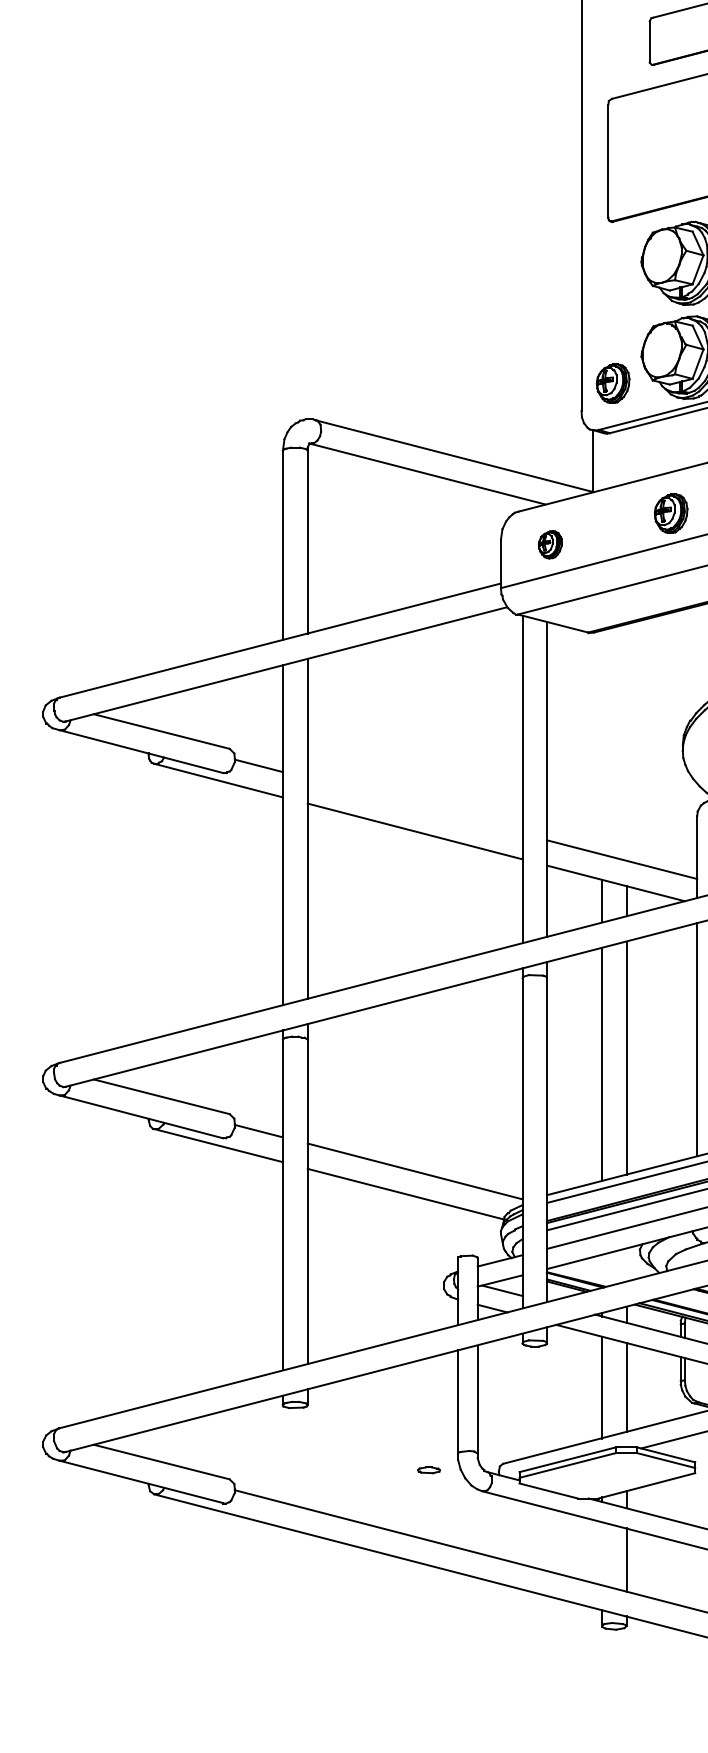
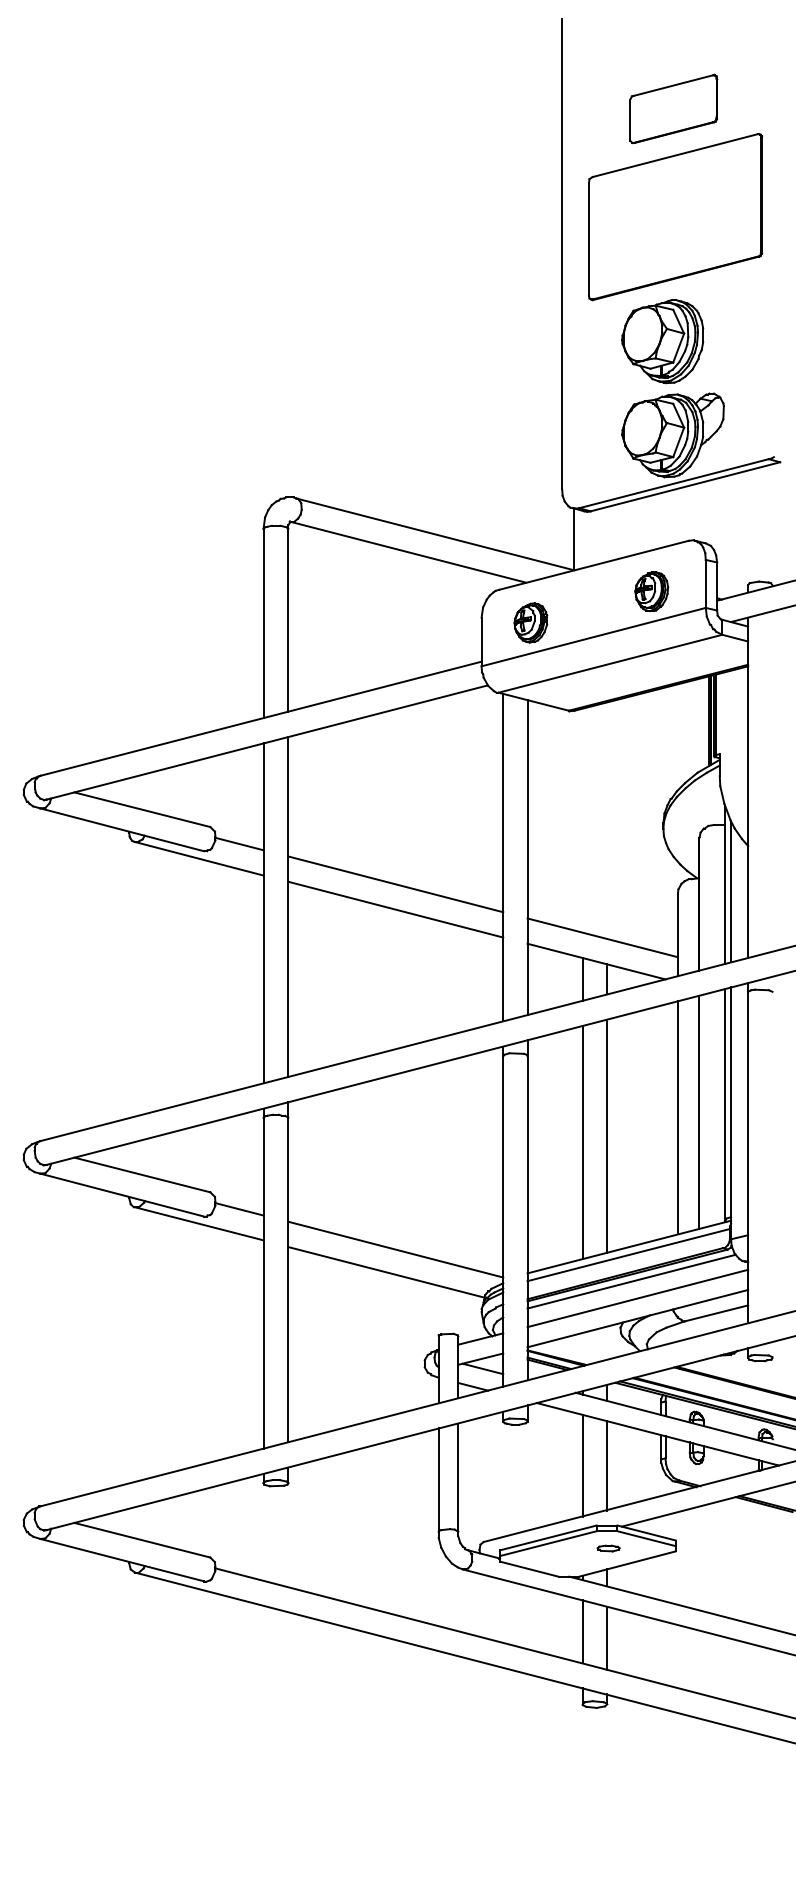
part: (612, 383) -> (593, 461), removed
part: (549, 544) -> (530, 622), size x1.43
line: (414, 806) -> (395, 884), added
part: (428, 1470) -> (608, 1548), moved
line: (601, 1553) -> (582, 1631), added

